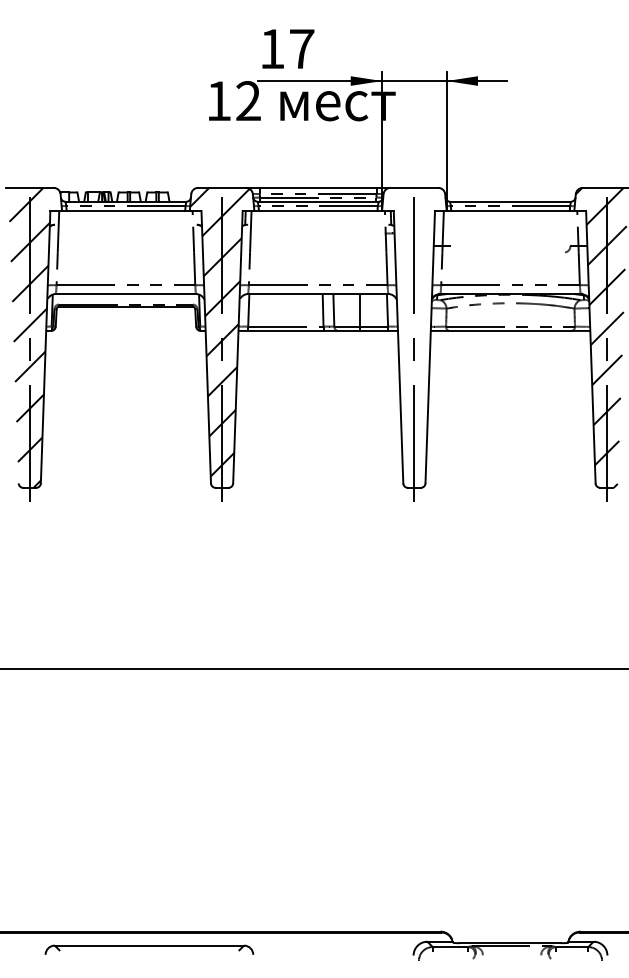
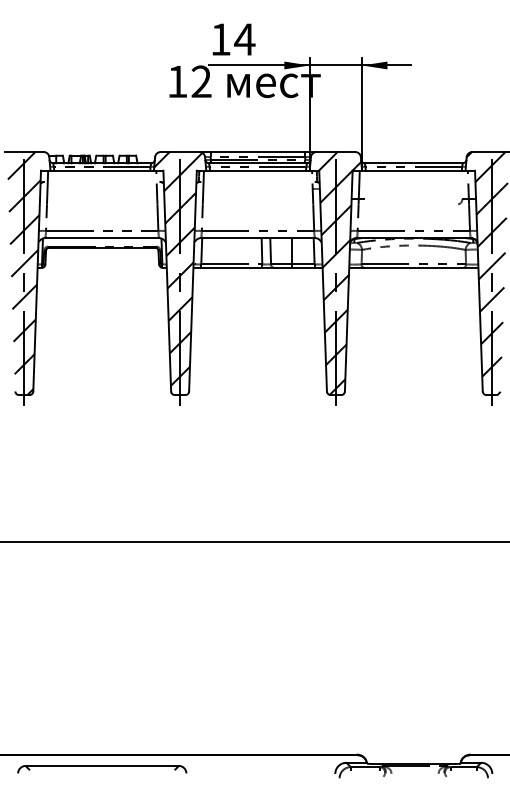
text: (301, 48) -> (244, 39), 17 -> 14
hatch: (418, 337) -> (339, 273), added
part: (149, 950) -> (102, 769), moved

